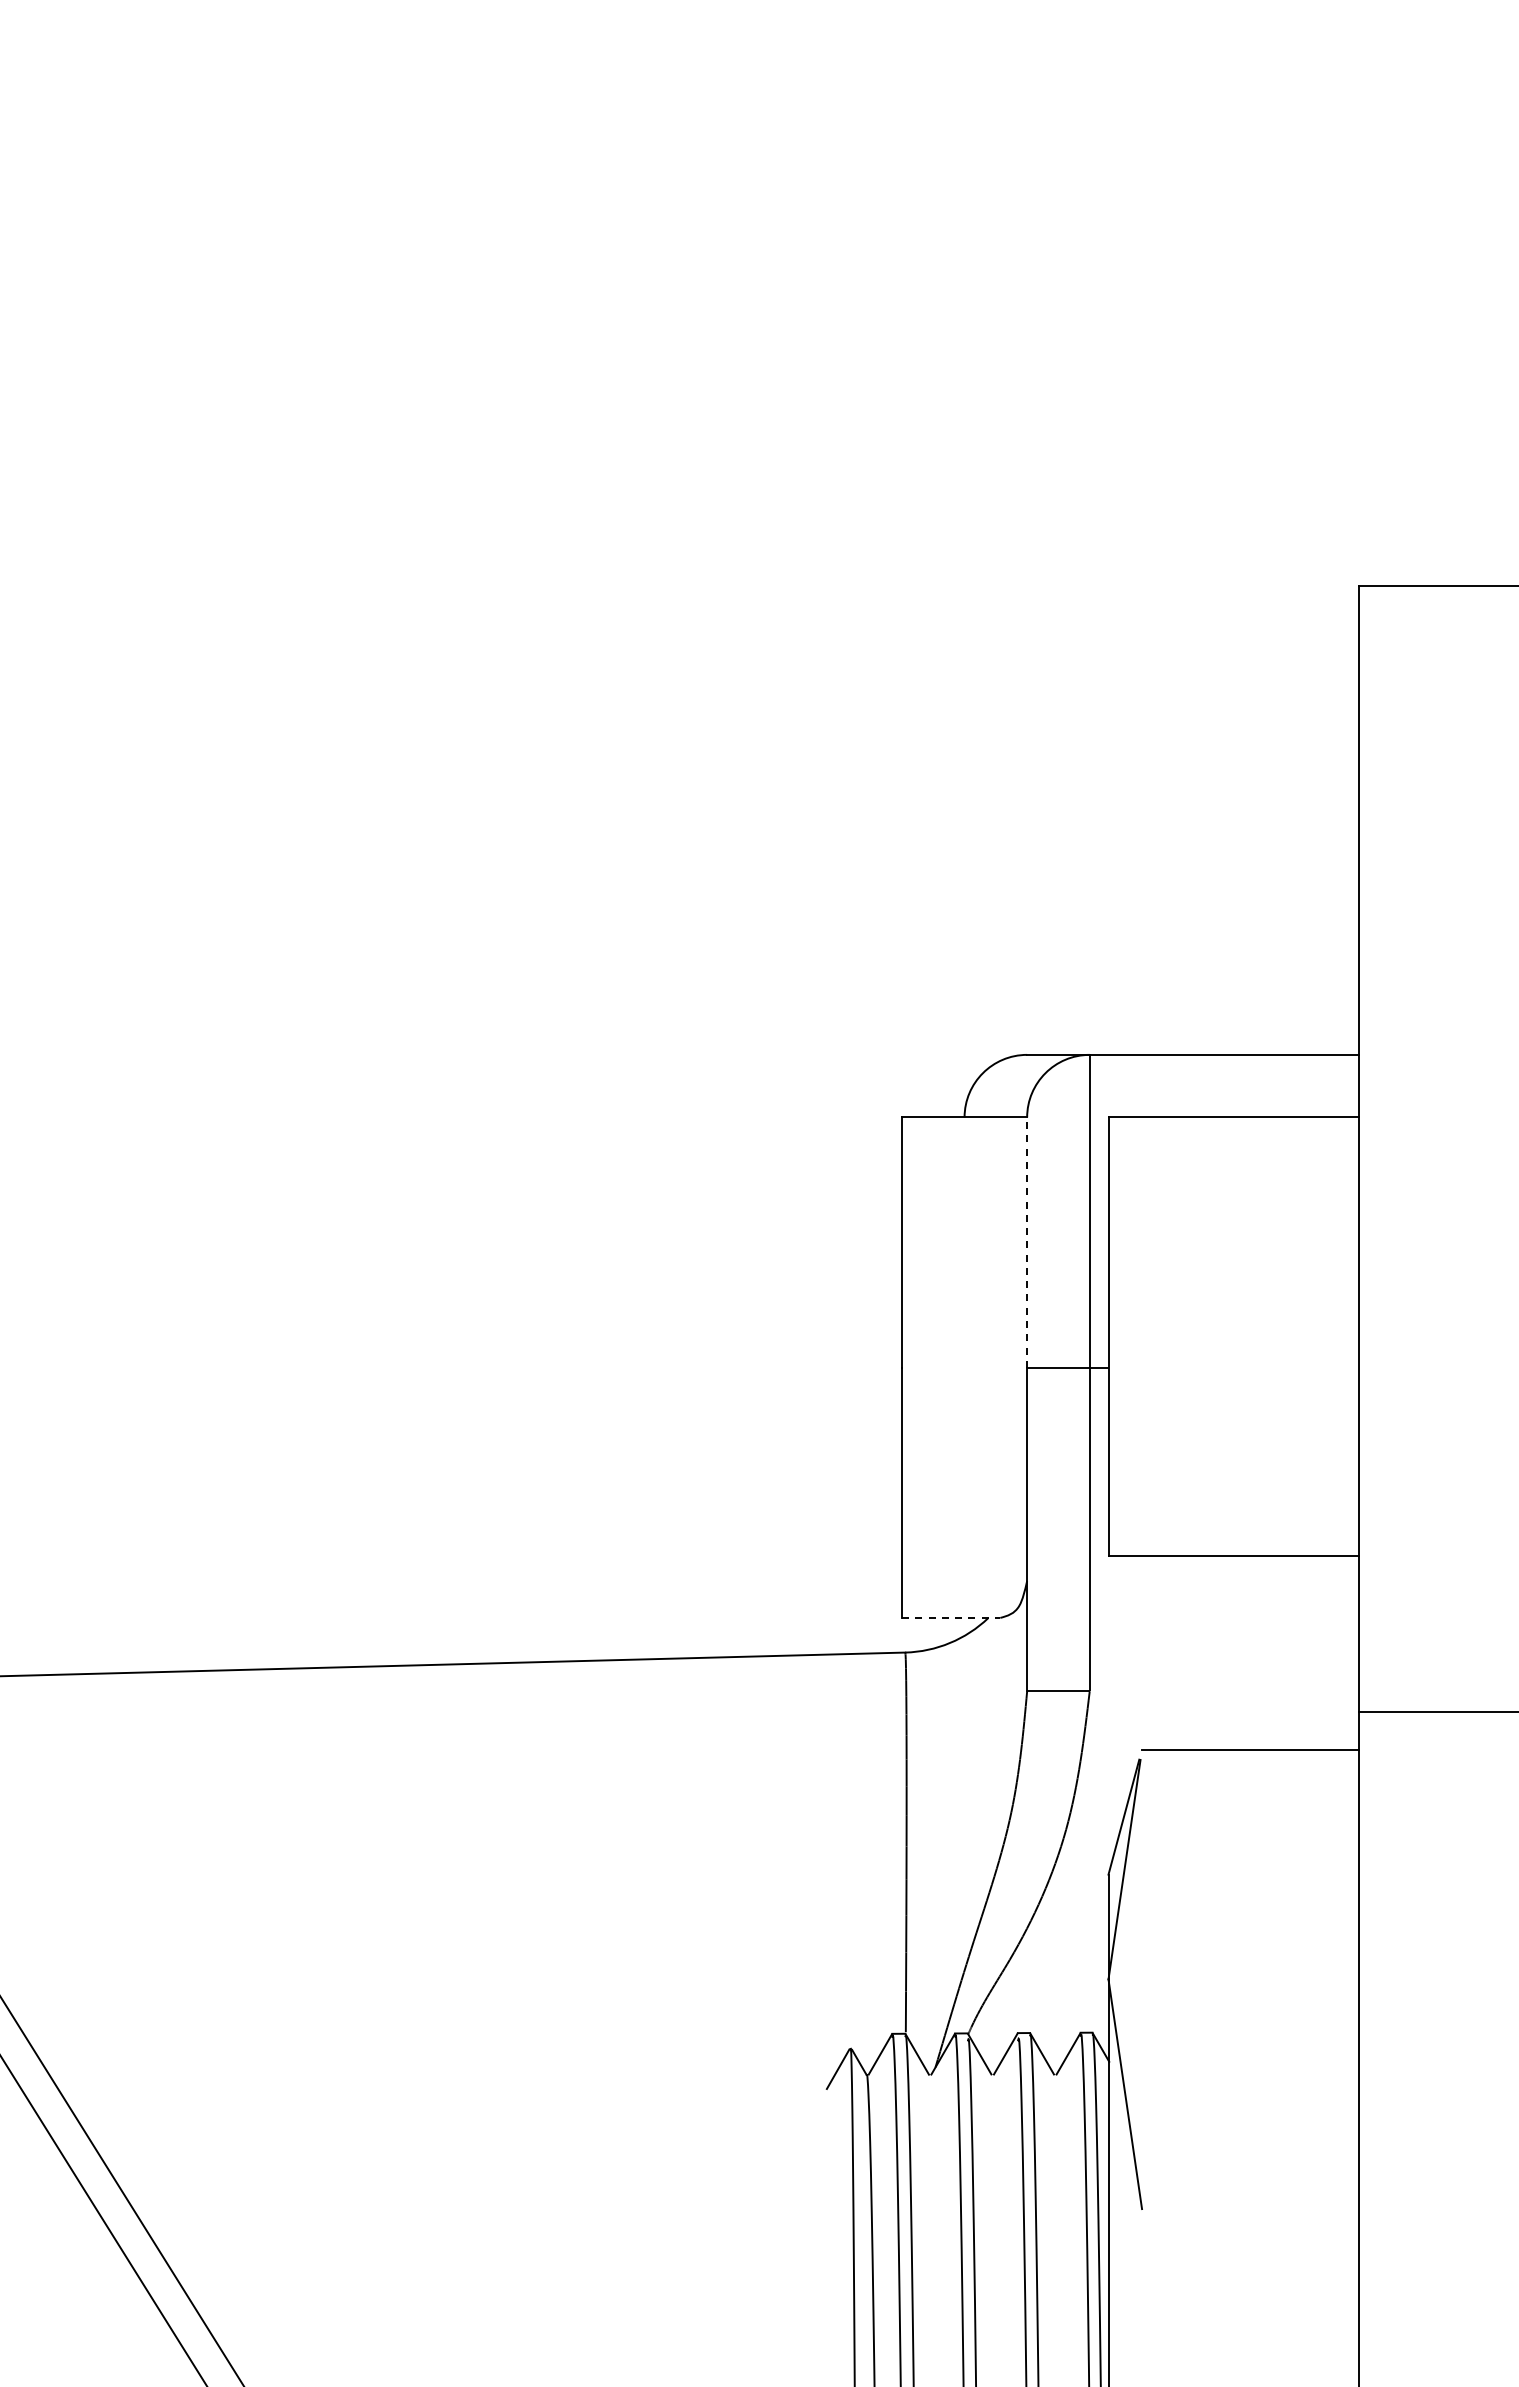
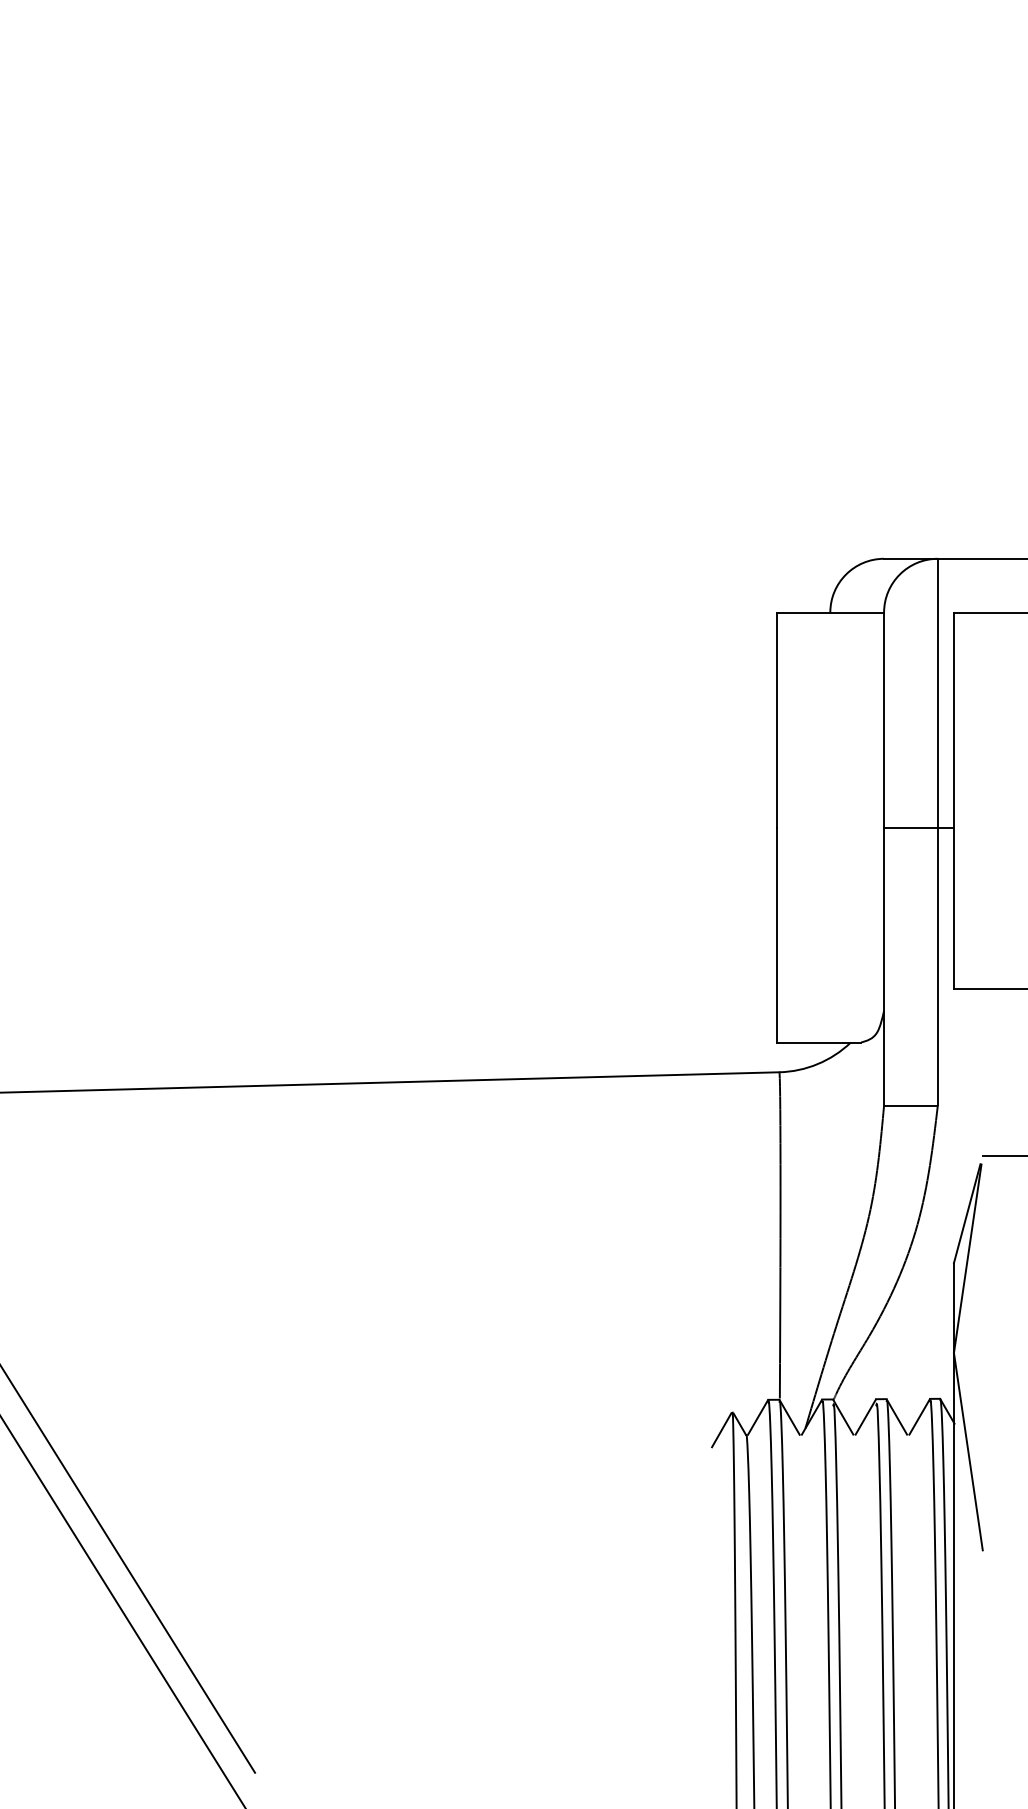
line: (1027, 1242) -> (884, 719), dashed -> solid
line: (951, 1618) -> (819, 1043), dashed -> solid

